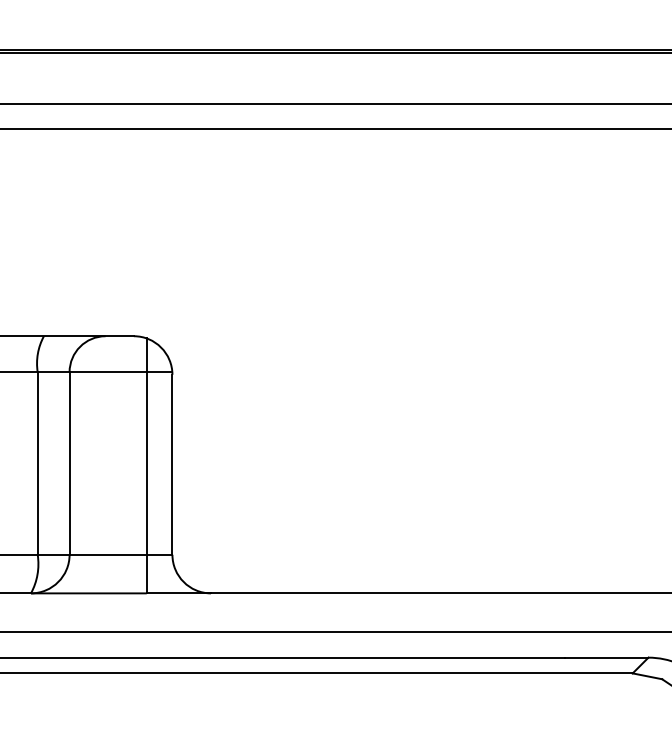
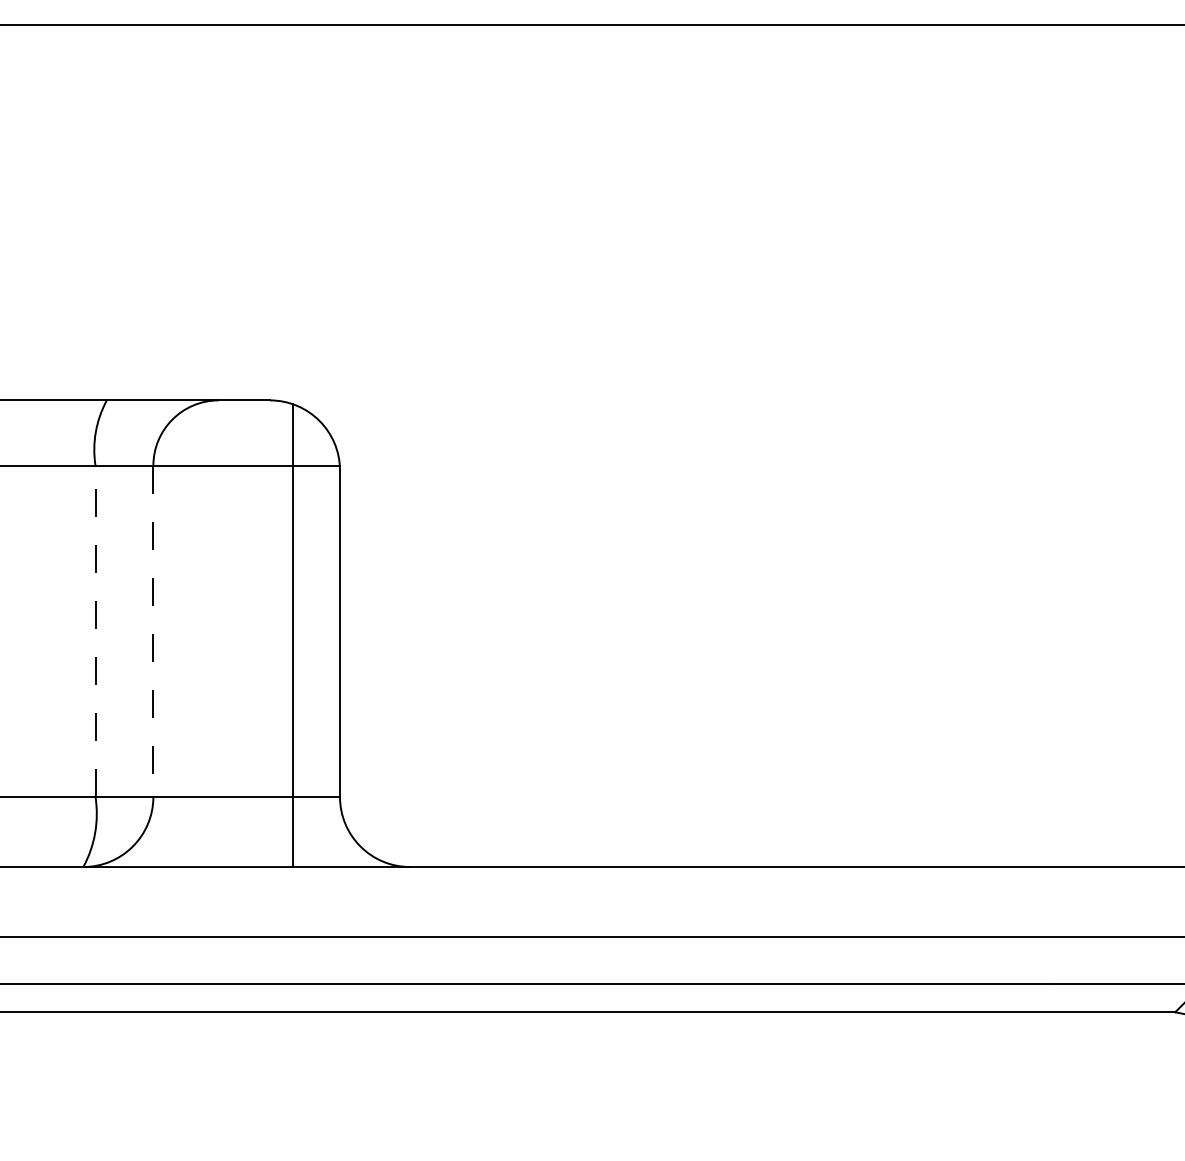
line: (37, 463) -> (95, 631), solid -> dashed
line: (69, 464) -> (153, 633), solid -> dashed

